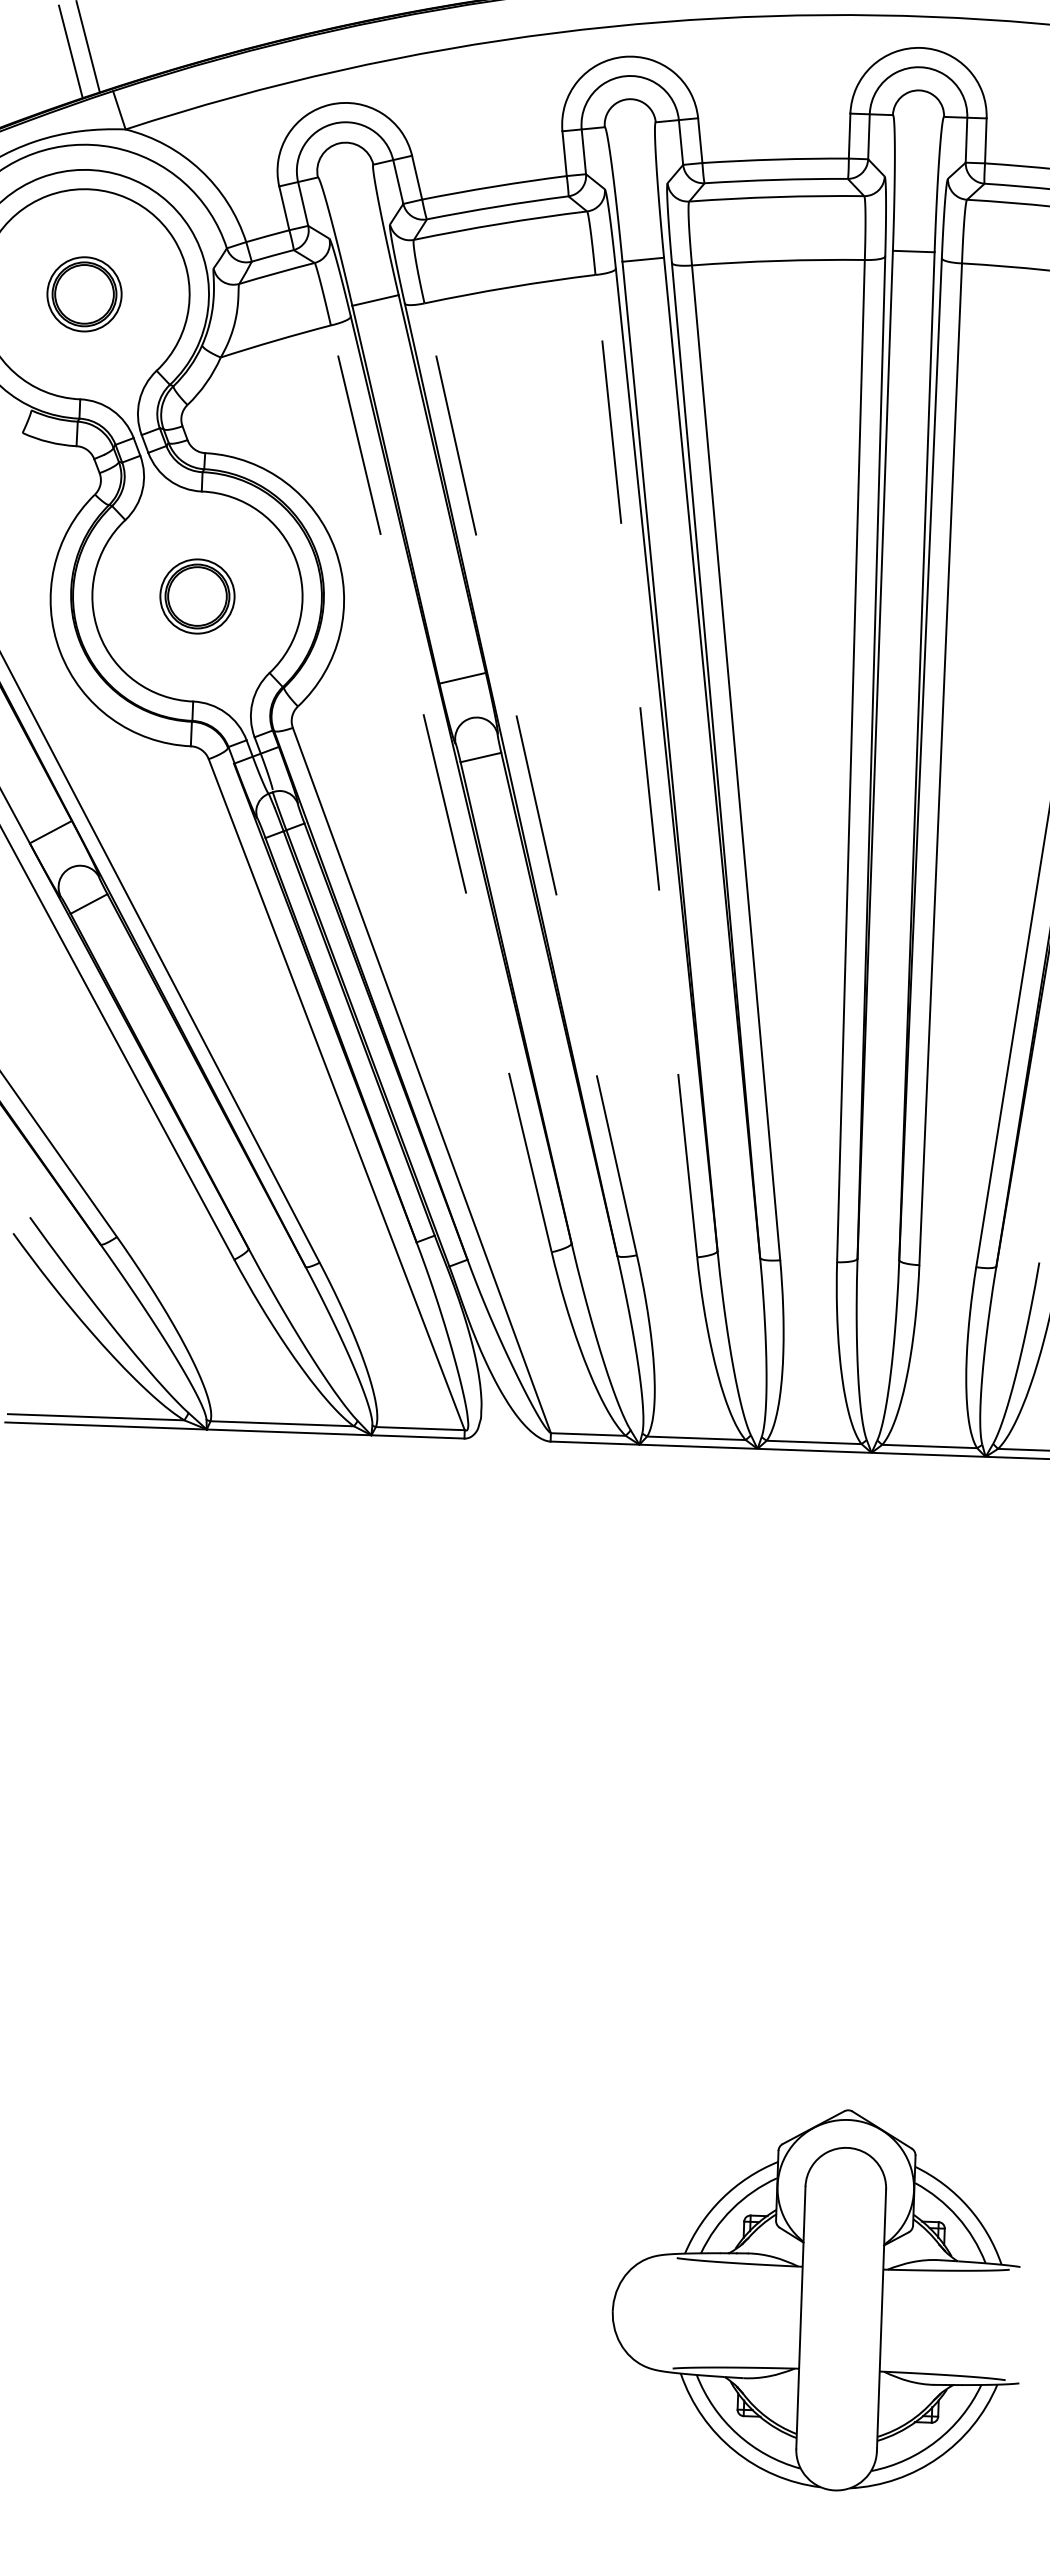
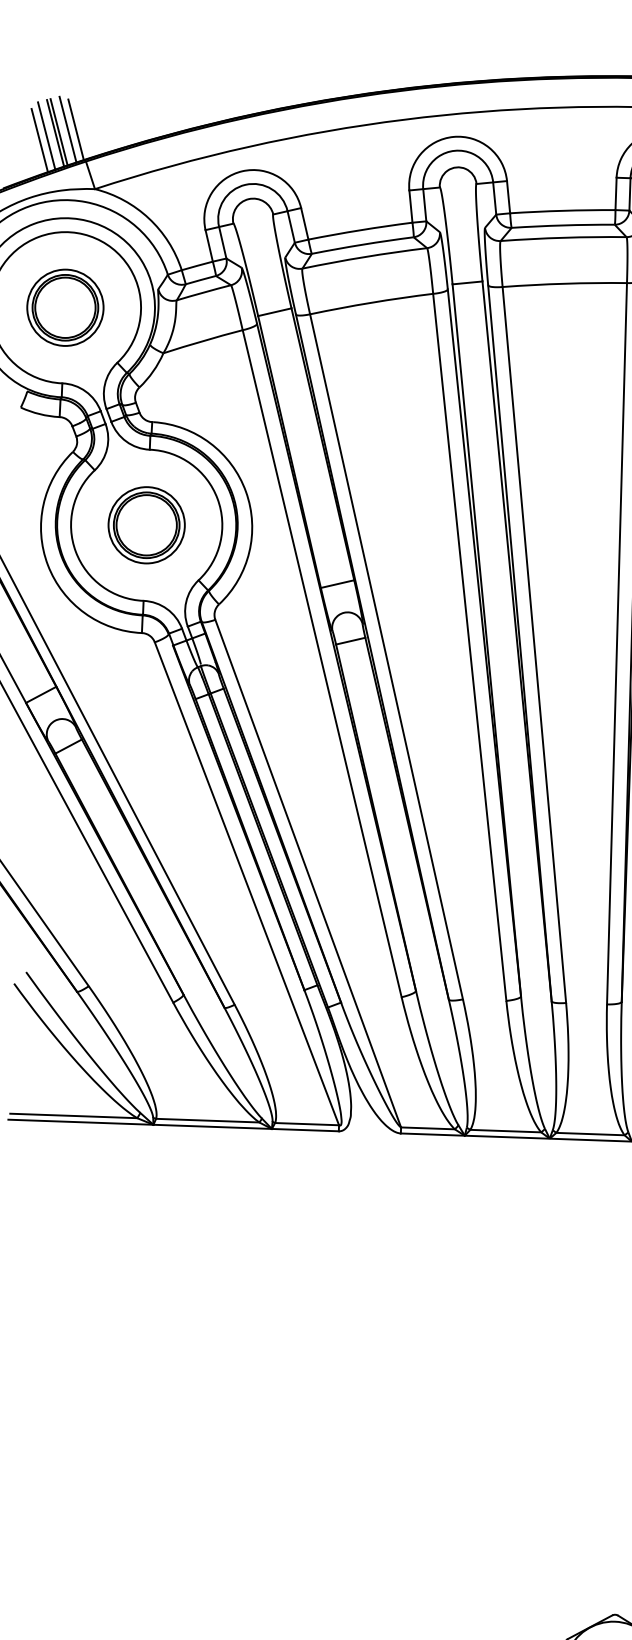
line: (99, 46) -> (76, 129), added
line: (75, 50) -> (58, 132), added
line: (58, 55) -> (46, 135), added
line: (48, 61) -> (39, 140), added
part: (84, 294) -> (65, 307), size x1.43
part: (197, 596) -> (146, 525), size x1.43
line: (646, 766) -> (469, 647), dashed -> solid
line: (530, 779) -> (386, 656), dashed -> solid
line: (441, 788) -> (322, 663), dashed -> solid

